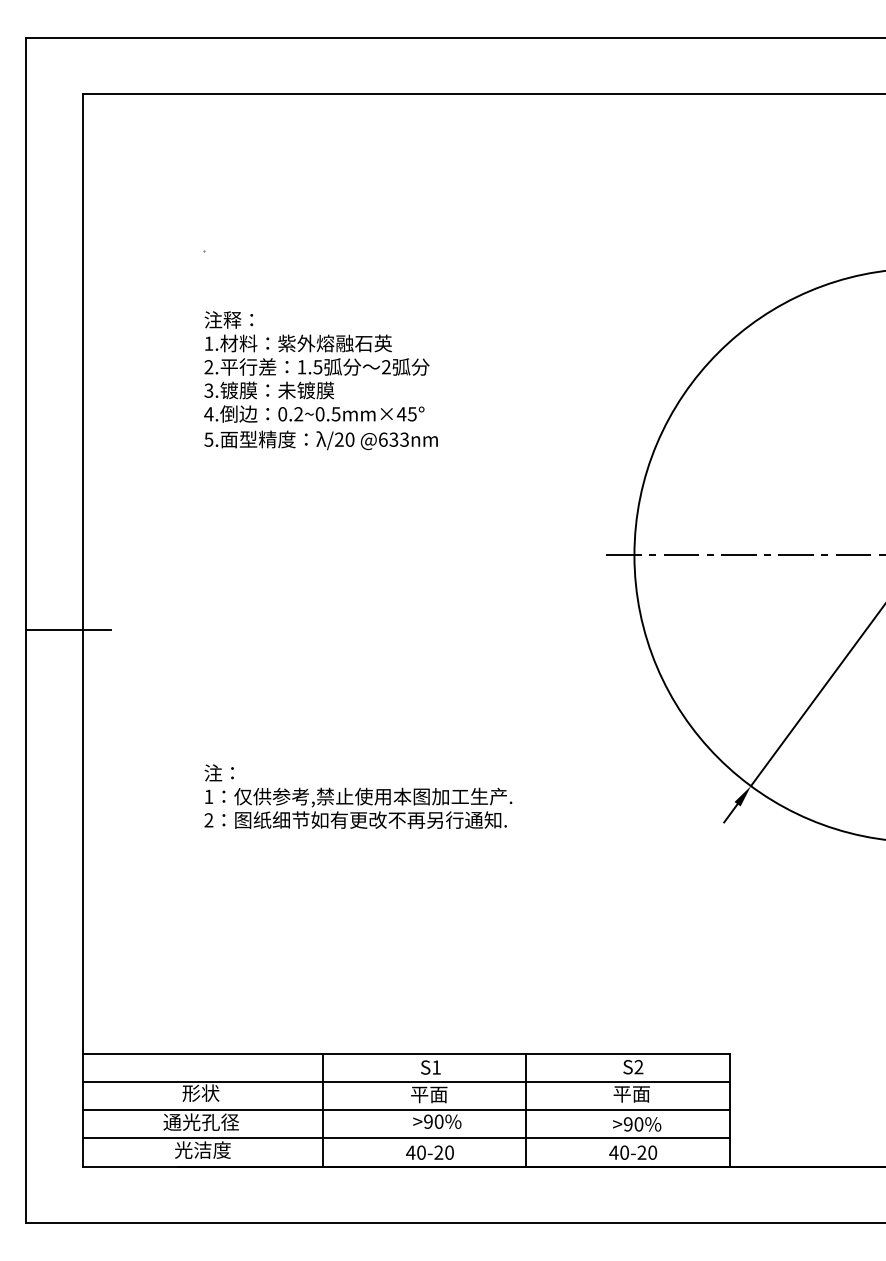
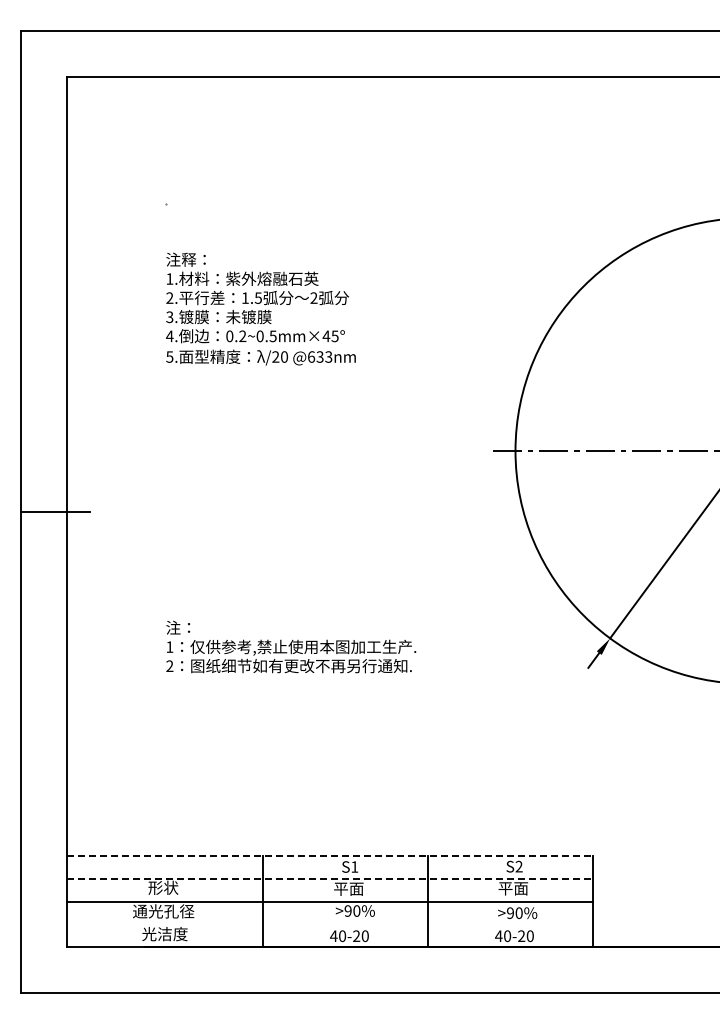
line: (405, 1053) -> (329, 855), solid -> dashed
line: (405, 1081) -> (329, 878), solid -> dashed
line: (405, 1138) -> (329, 924), removed

